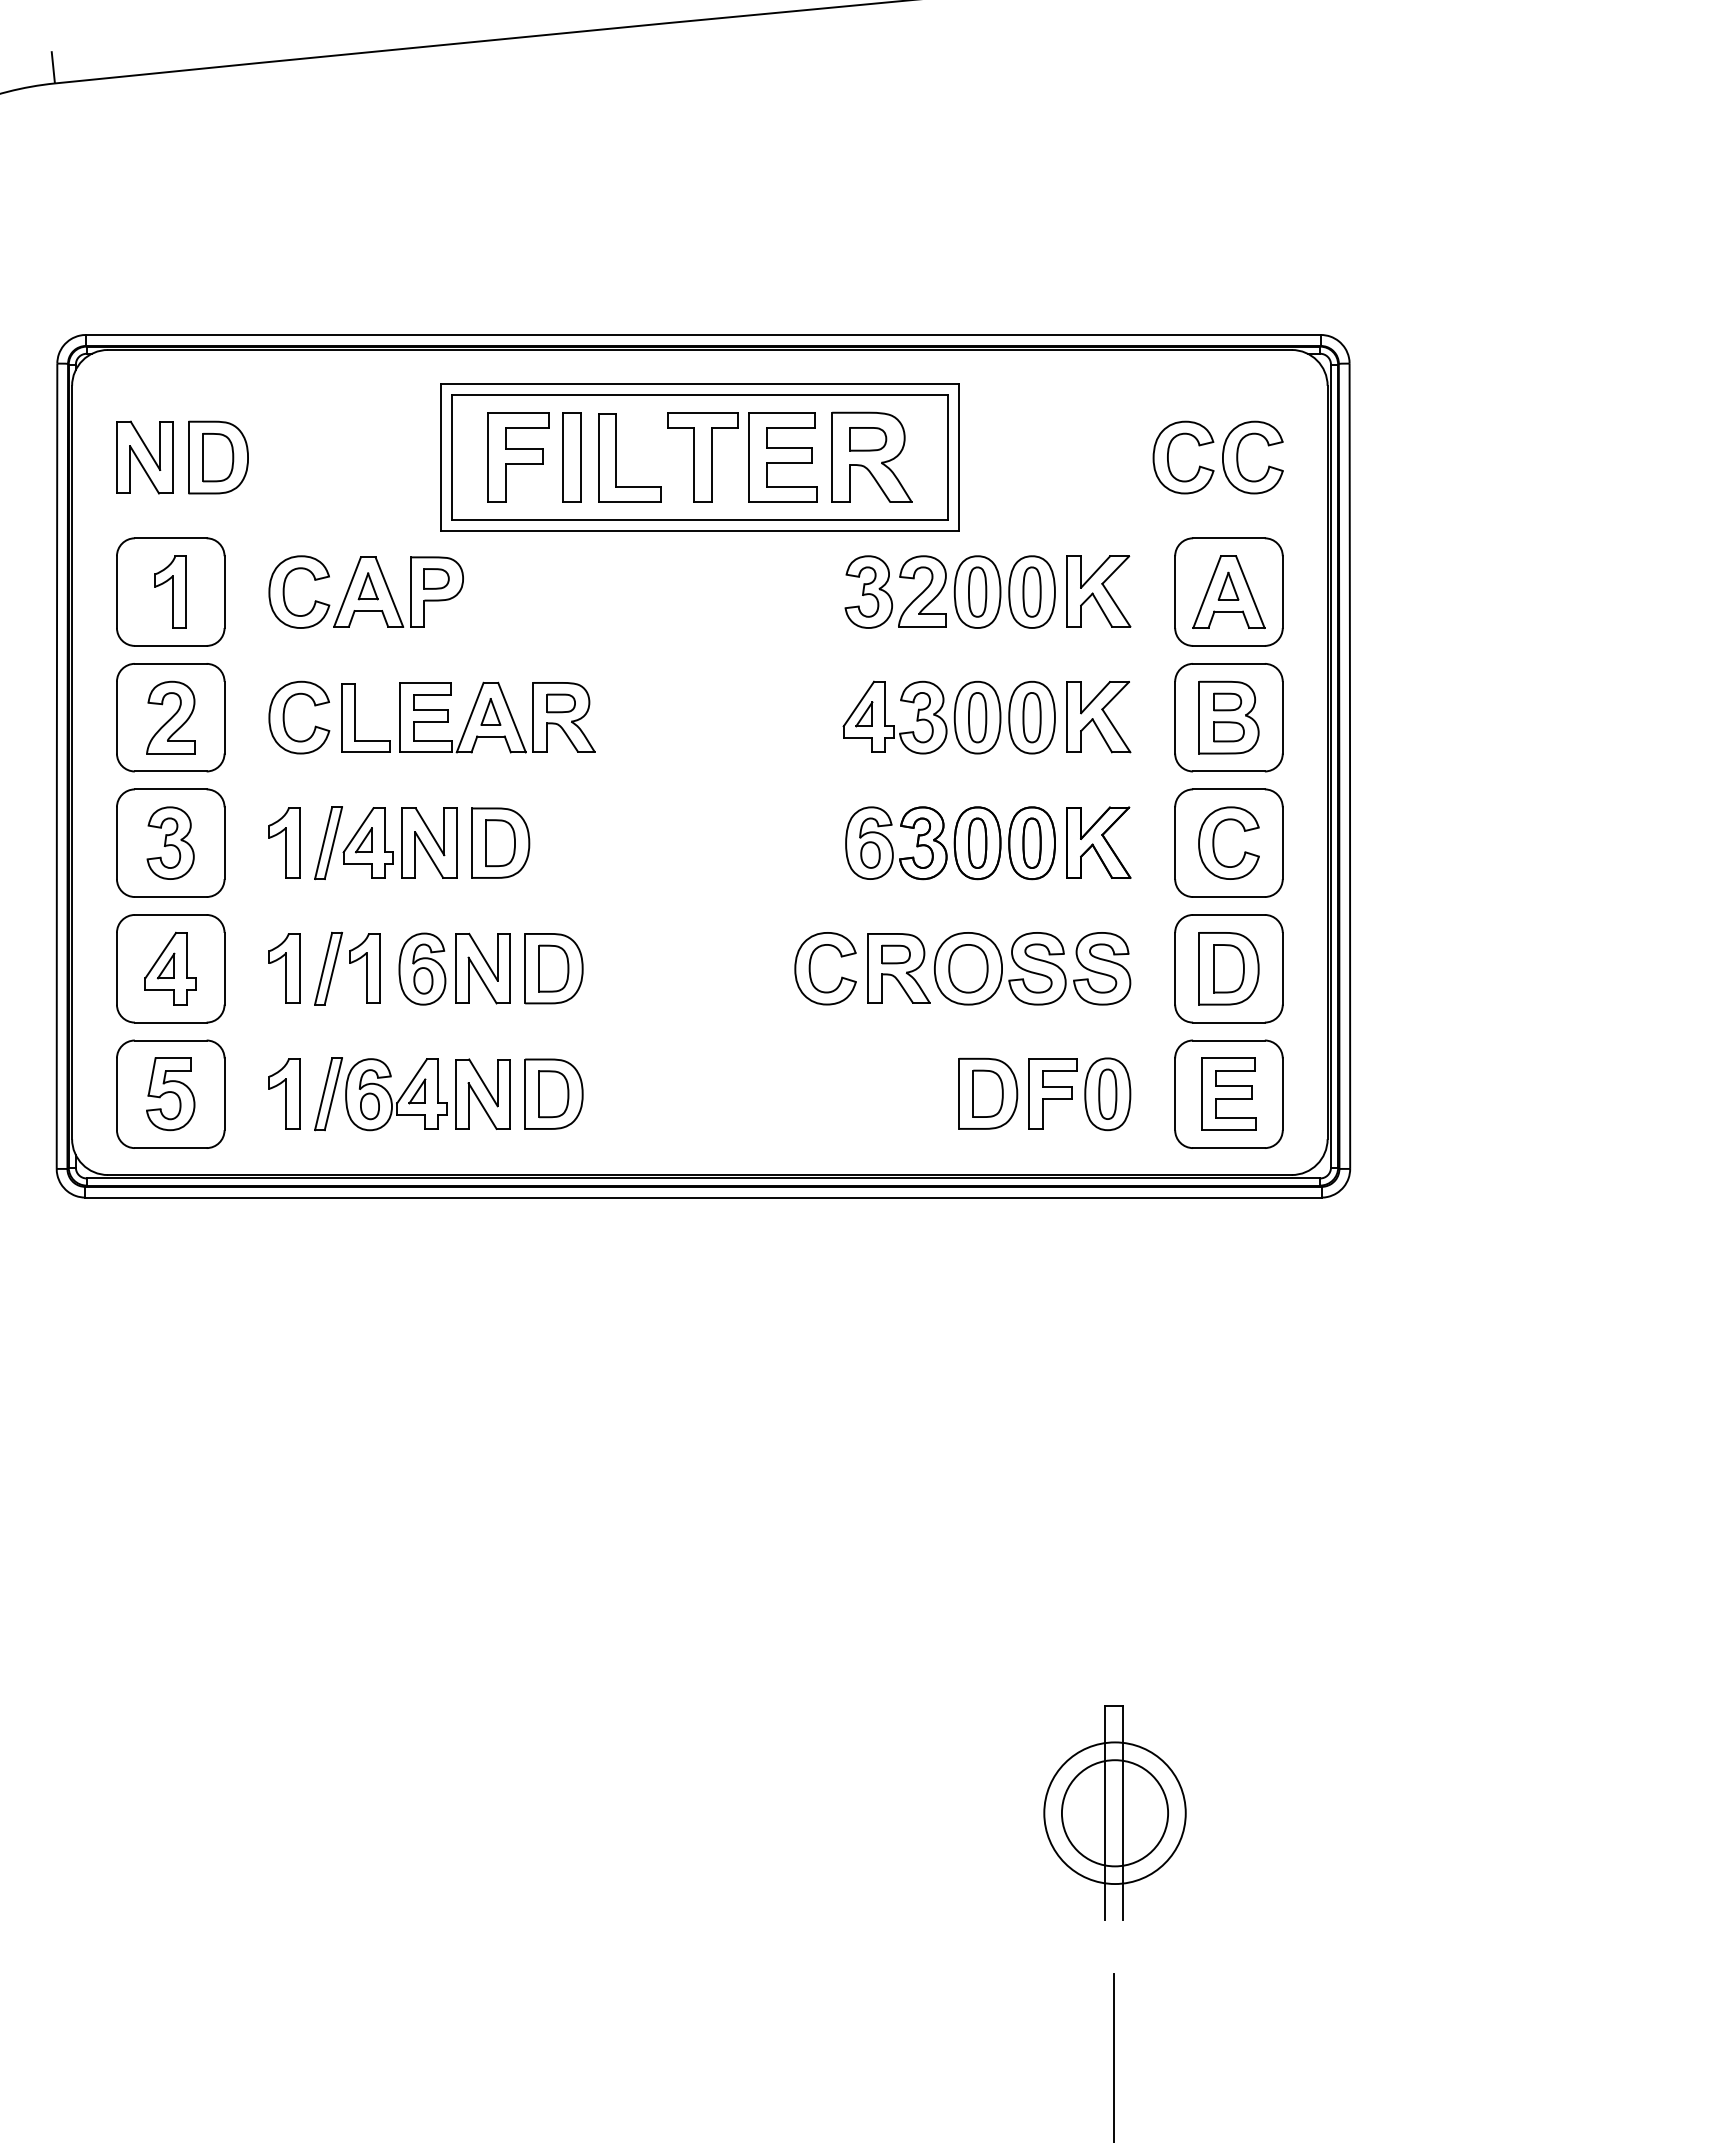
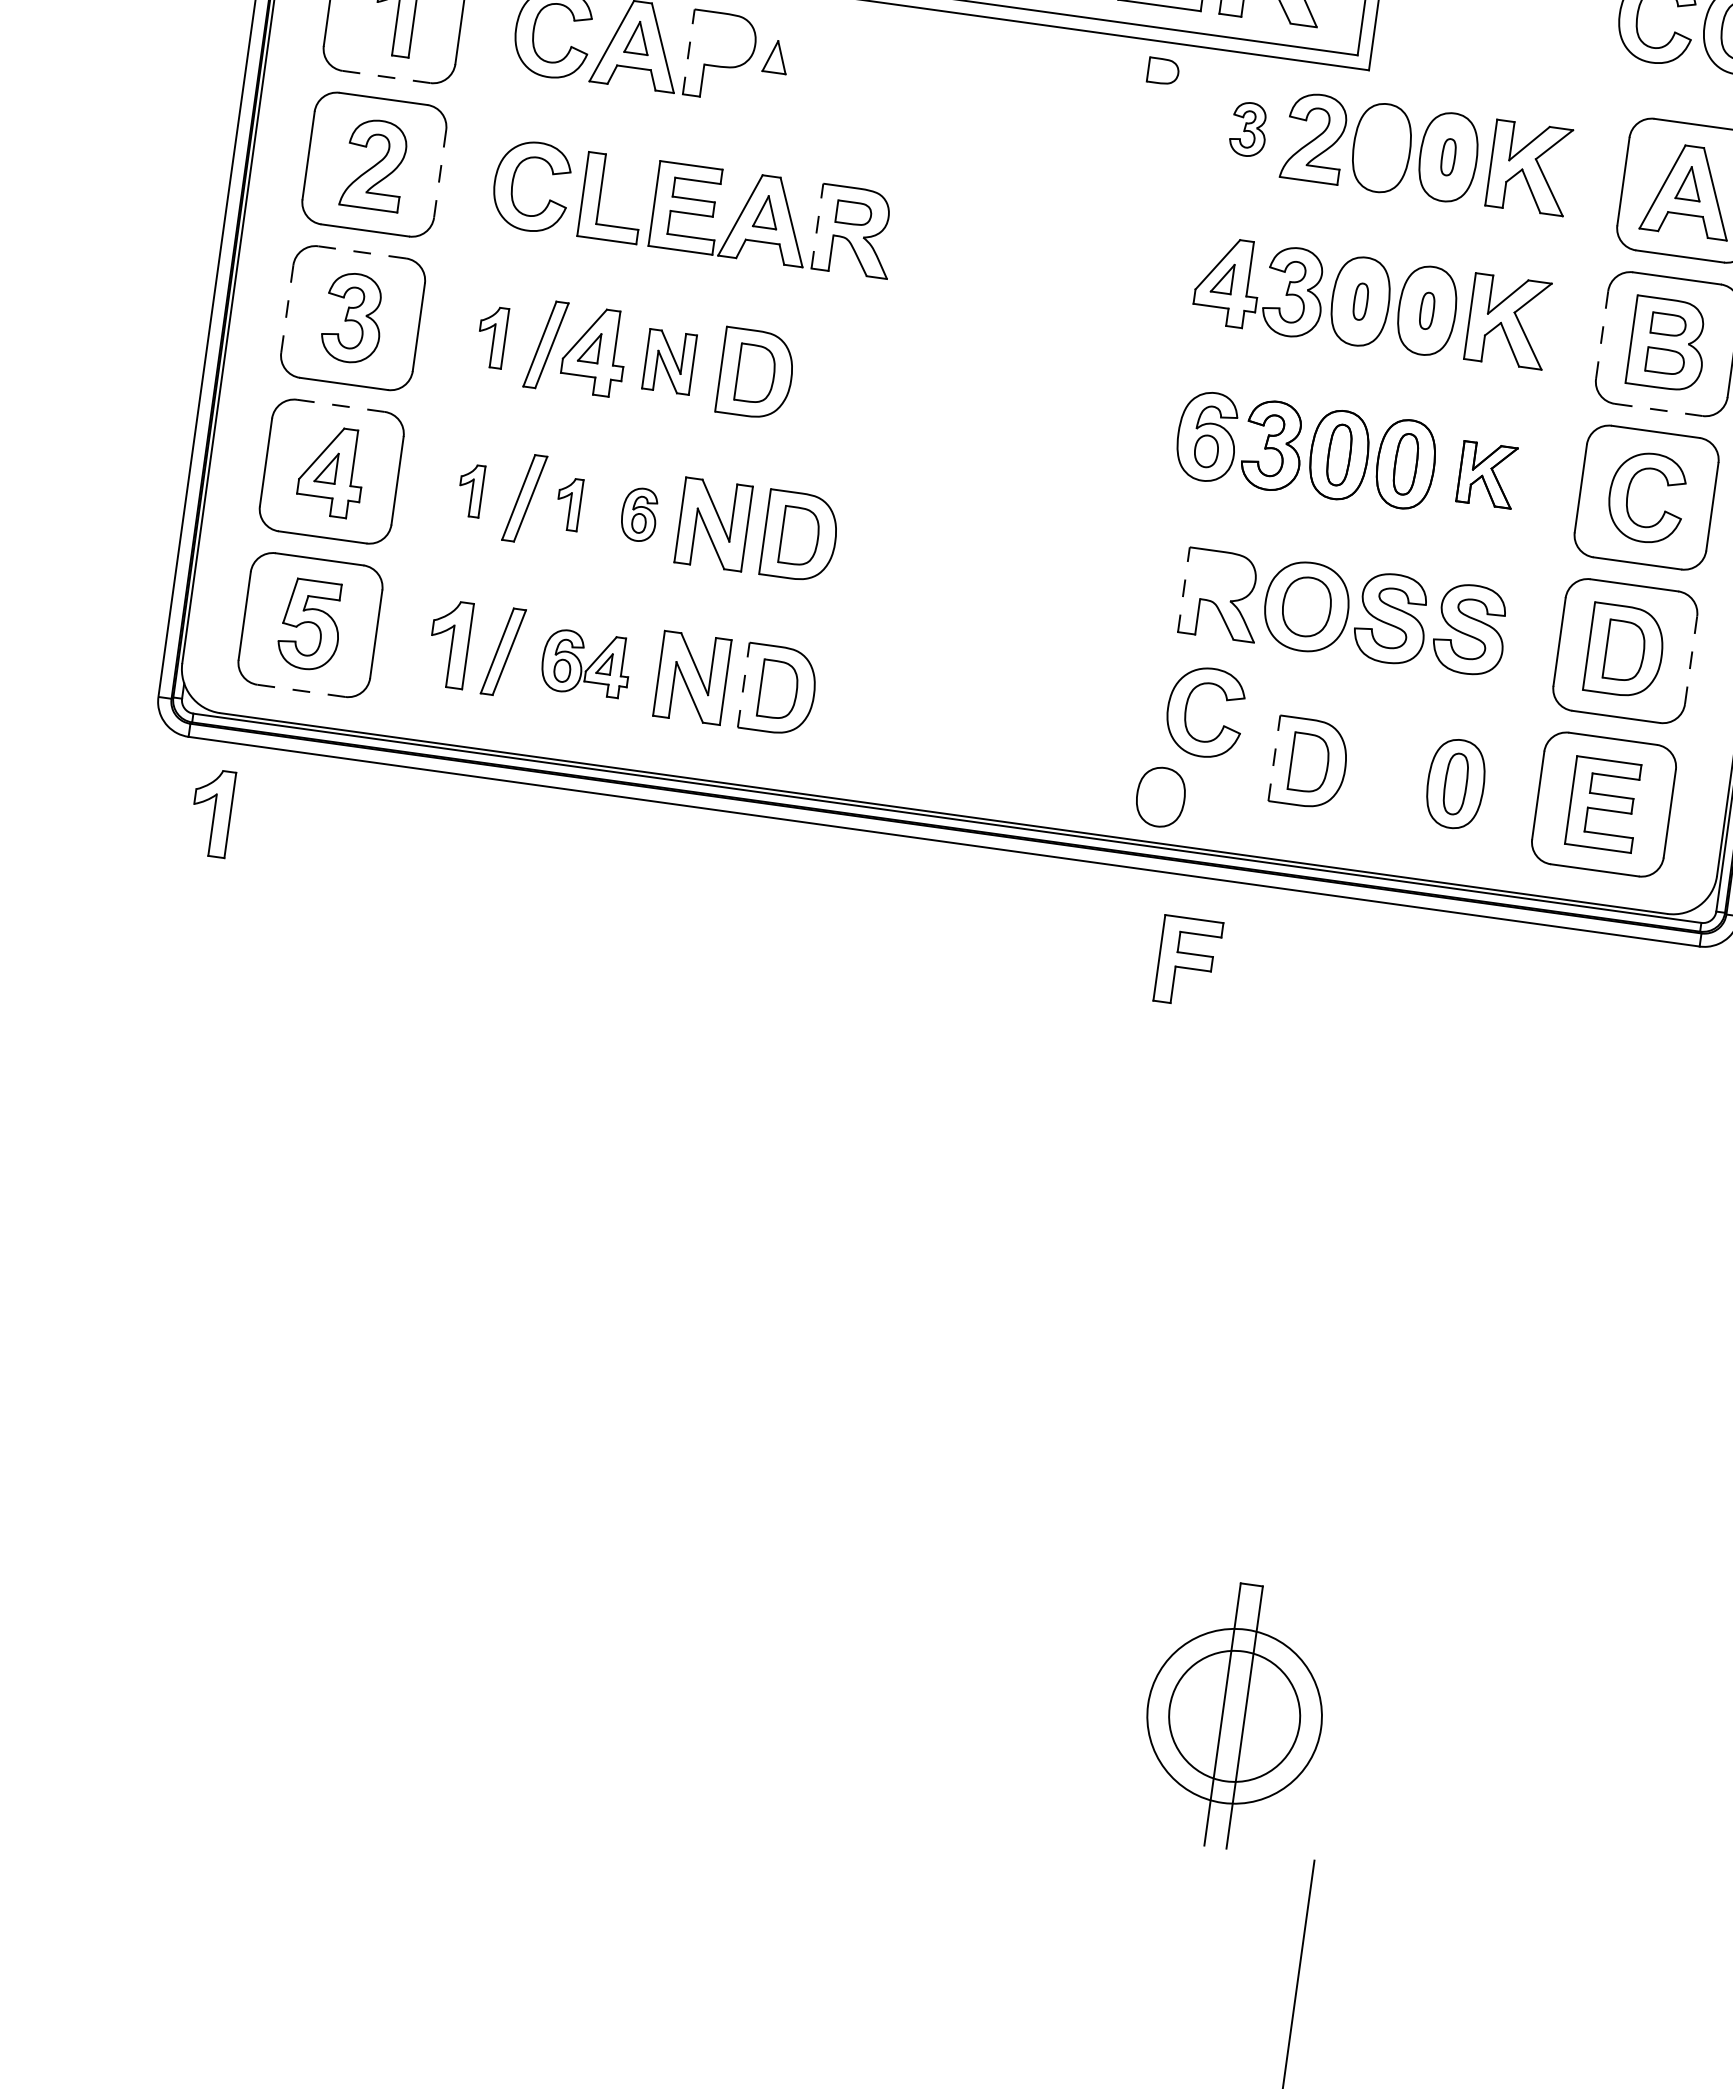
part: (436, 578) -> (1163, 70), moved
part: (480, 586) -> (775, 56), added
part: (868, 591) -> (1248, 128), size x0.6
part: (977, 591) -> (1381, 147), removed
part: (1031, 591) -> (1447, 156), size x0.6
line: (410, 592) -> (688, 52), solid -> dashed
line: (170, 645) -> (386, 76), solid -> dashed
line: (224, 717) -> (440, 173), solid -> dashed
line: (533, 717) -> (817, 226), solid -> dashed
part: (977, 717) -> (1360, 301), size x0.6
part: (1031, 717) -> (1426, 310), size x0.6
line: (1175, 717) -> (1602, 334), solid -> dashed
line: (1228, 771) -> (1658, 409), solid -> dashed
line: (170, 789) -> (361, 252), solid -> dashed
part: (284, 842) -> (492, 336), size x0.7
part: (429, 842) -> (669, 361), size x0.7
part: (1098, 842) -> (1487, 474), size x0.7
line: (116, 843) -> (286, 309), solid -> dashed
line: (170, 914) -> (340, 405), solid -> dashed
part: (895, 954) -> (1220, 577), removed
part: (284, 968) -> (470, 490), size x0.6
part: (364, 968) -> (568, 504), size x0.6
part: (422, 968) -> (639, 514), size x0.6
part: (810, 968) -> (1186, 709), moved
line: (867, 968) -> (1183, 589), solid -> dashed
line: (1282, 968) -> (1690, 659), solid -> dashed
line: (959, 1093) -> (1274, 757), solid -> dashed
part: (1052, 1093) -> (1187, 961), moved
part: (396, 1094) -> (586, 663), size x0.7
line: (525, 1094) -> (744, 685), solid -> dashed
part: (872, 1137) -> (1160, 796), added
line: (170, 1148) -> (300, 691), solid -> dashed
part: (112, 1255) -> (211, 812), added
part: (1114, 1812) -> (1234, 1715), moved

